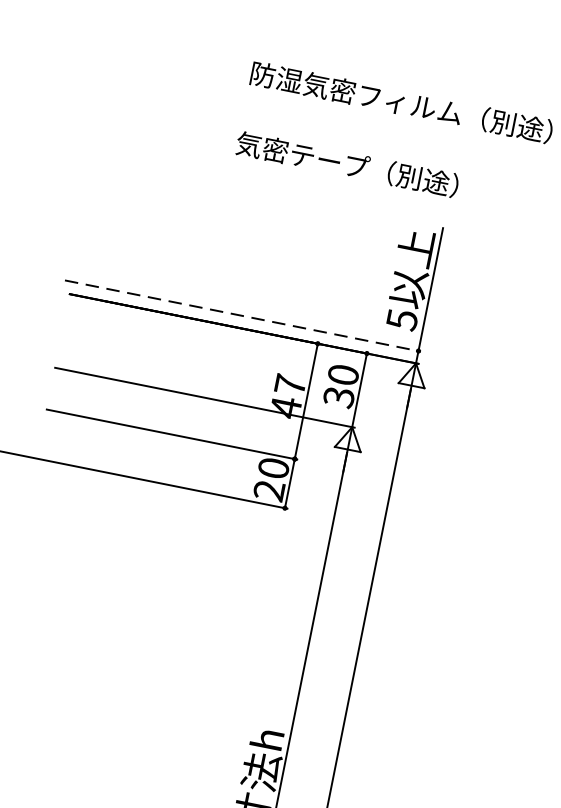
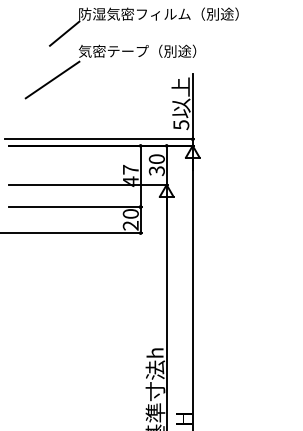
line: (216, 103) -> (64, 33), added
line: (176, 185) -> (52, 79), added
line: (244, 316) -> (100, 139), dashed -> solid

